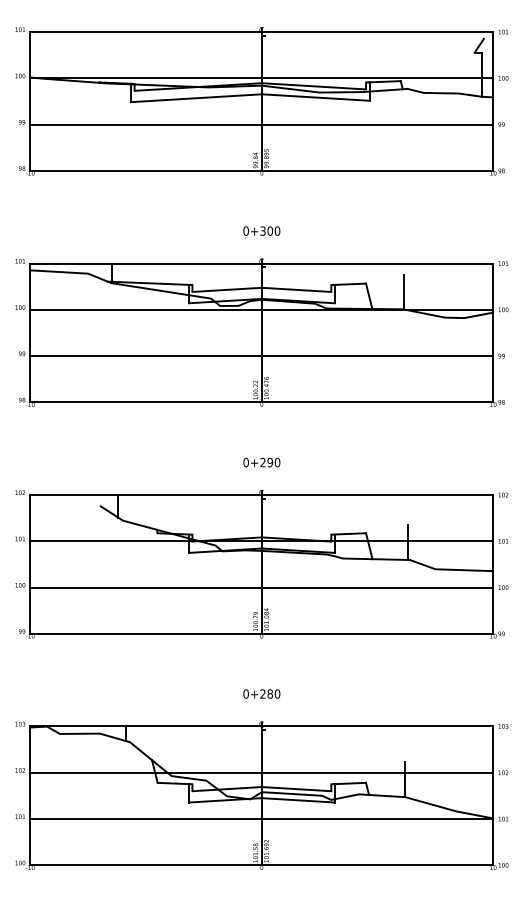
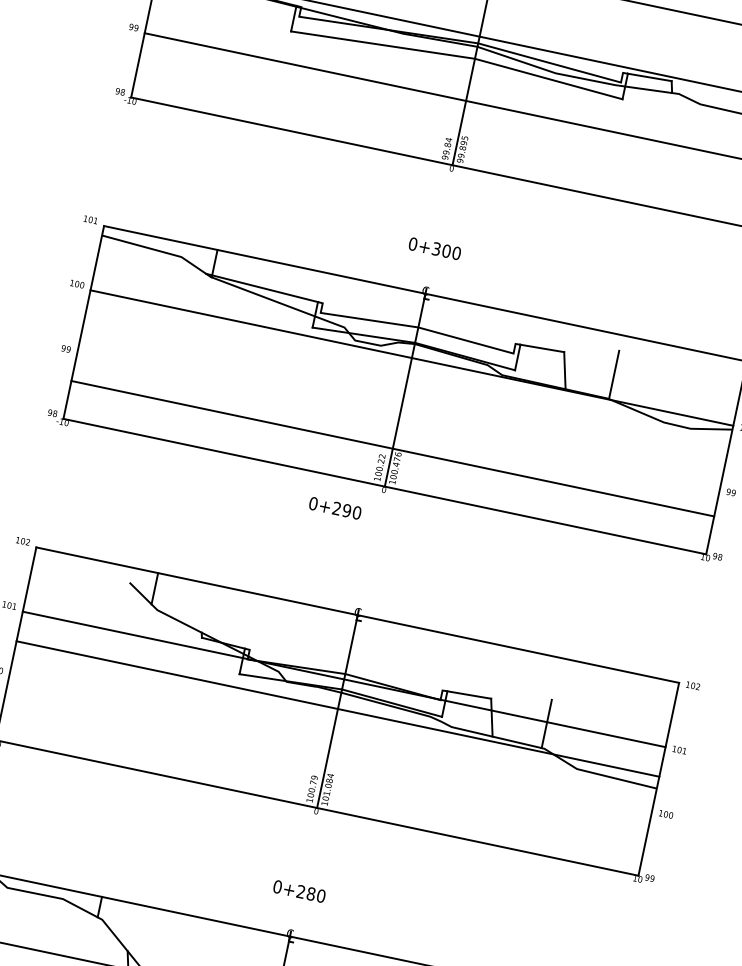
line: (261, 356) -> (392, 449), moved
text: (261, 462) -> (334, 508), moved
line: (261, 587) -> (337, 708), moved

